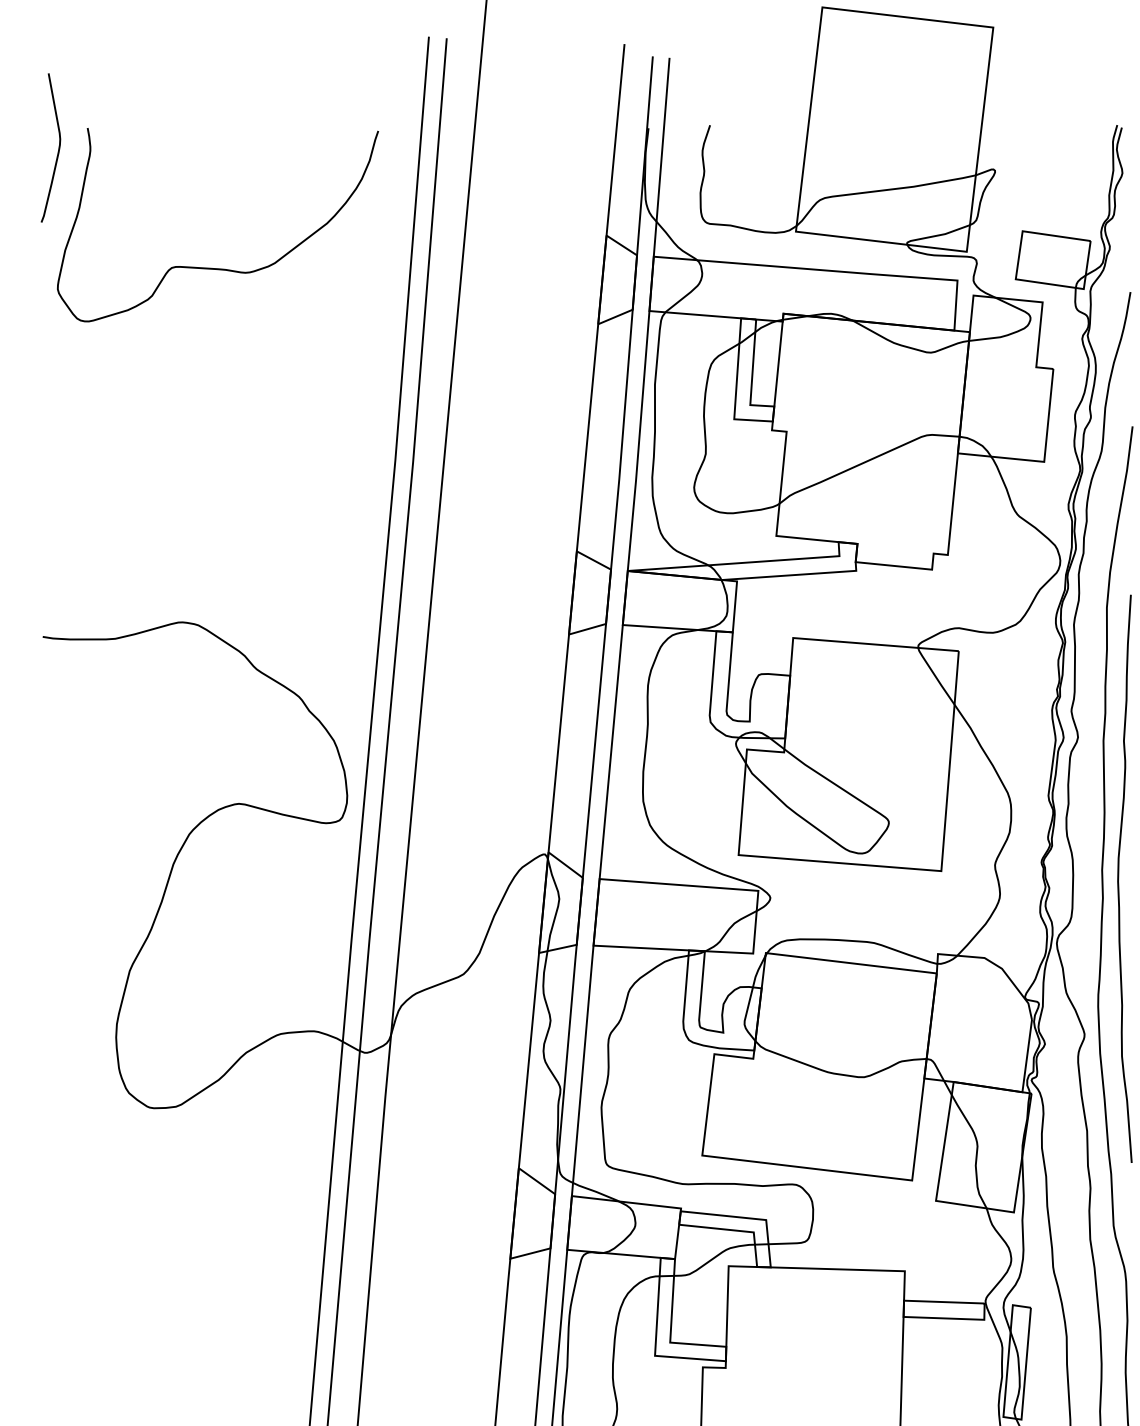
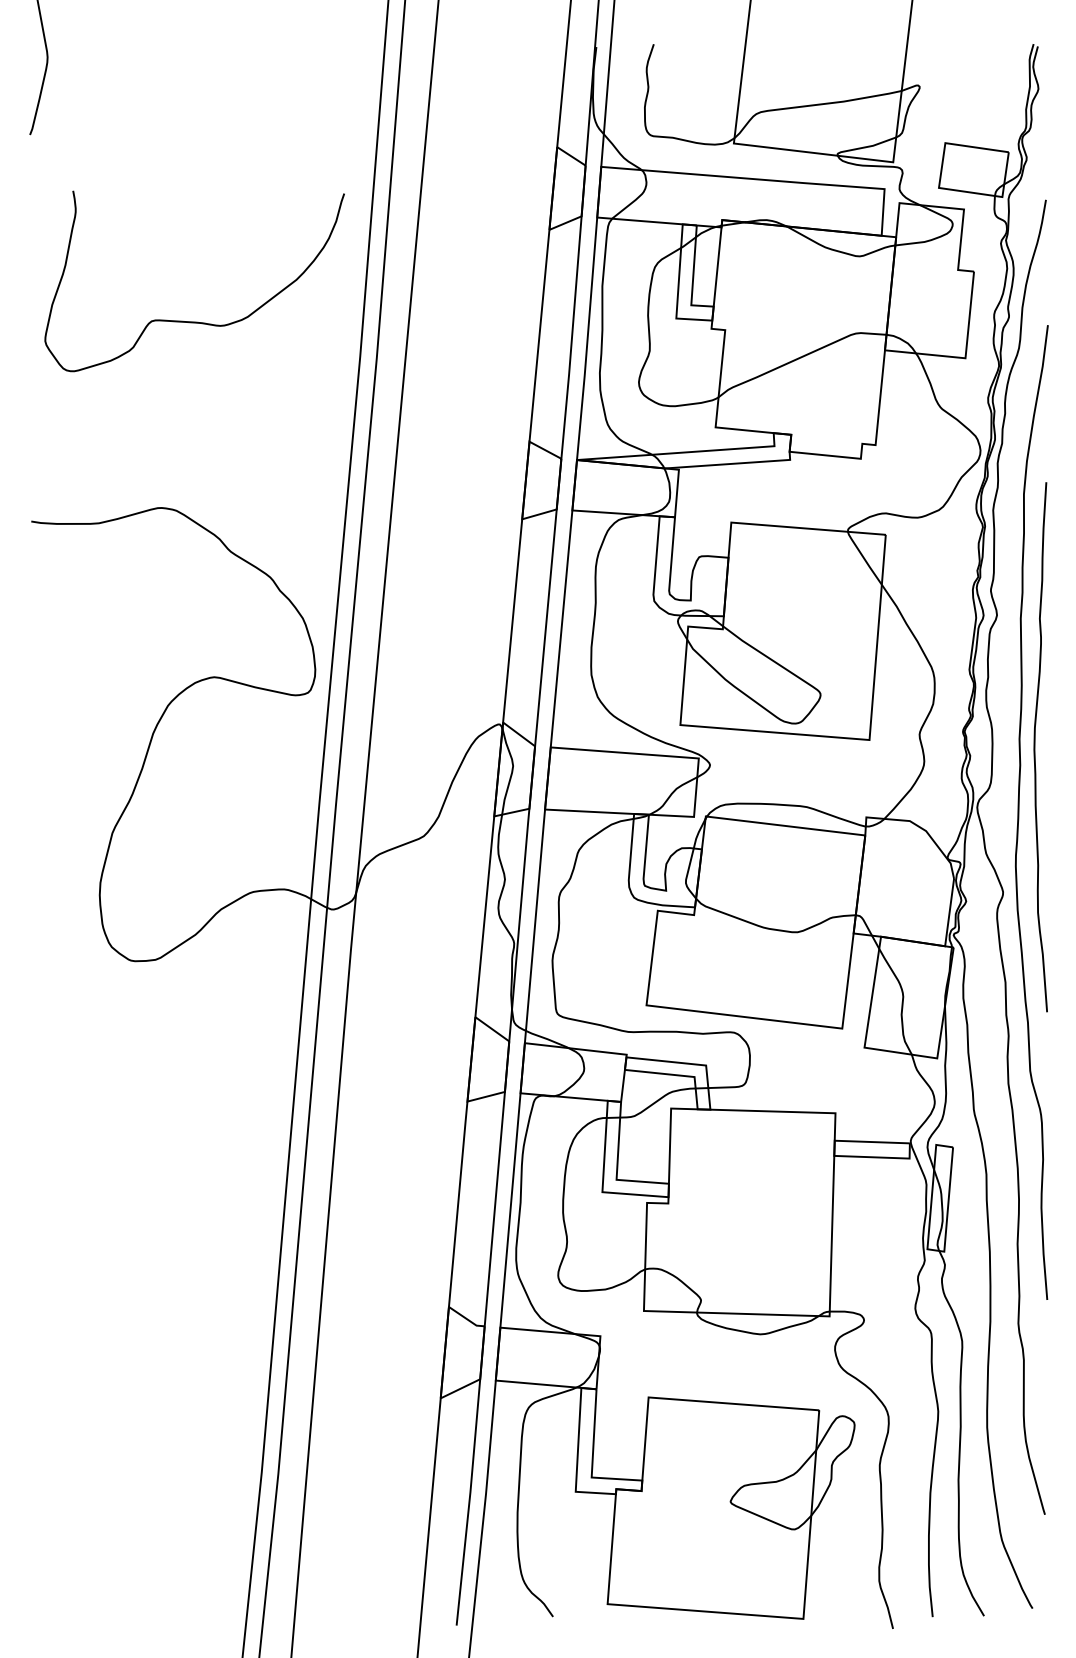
curve: (217, 268) -> (194, 321), moved

